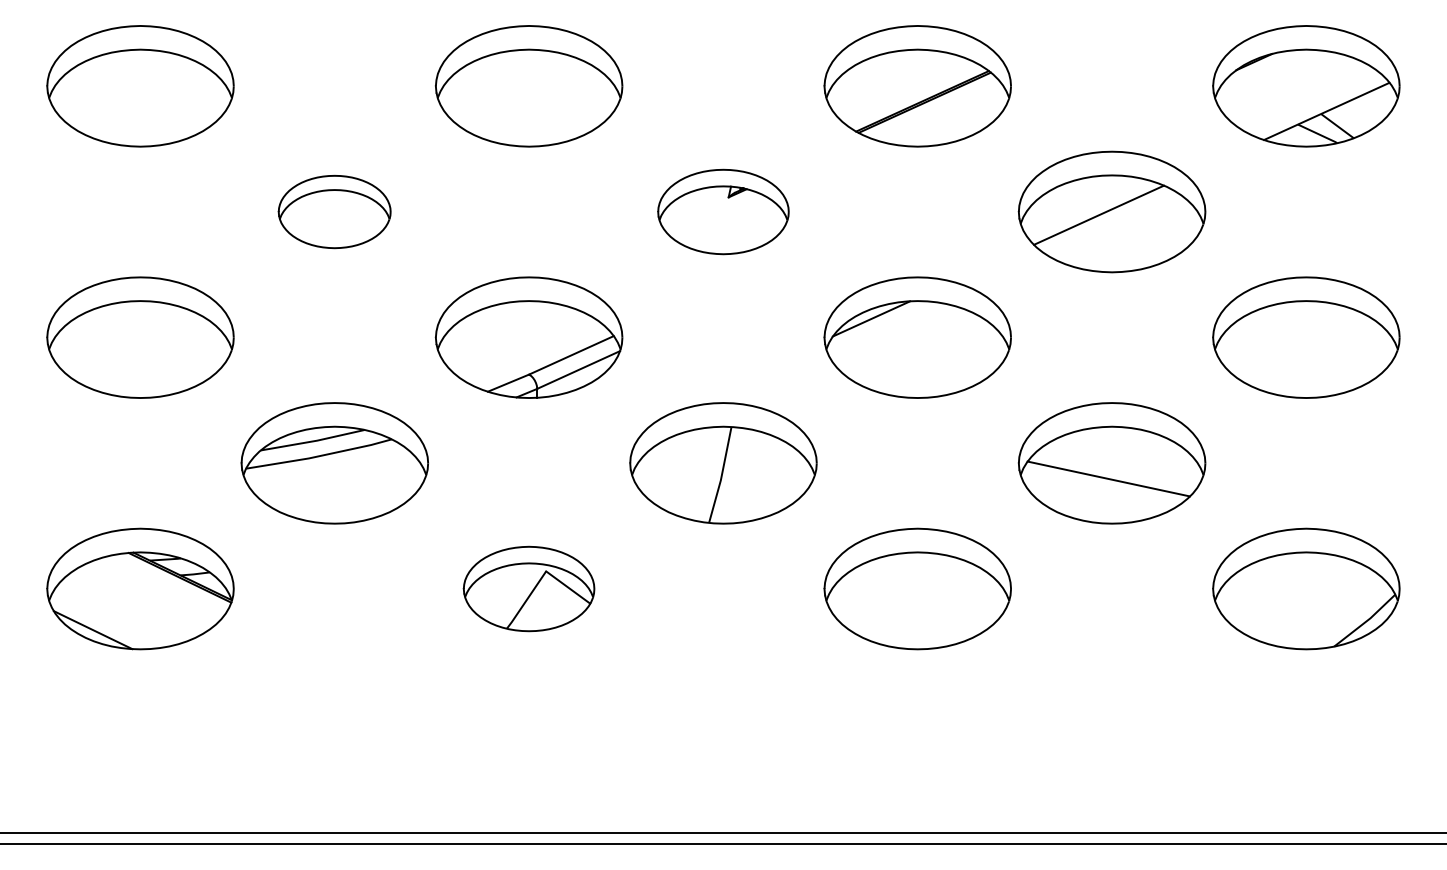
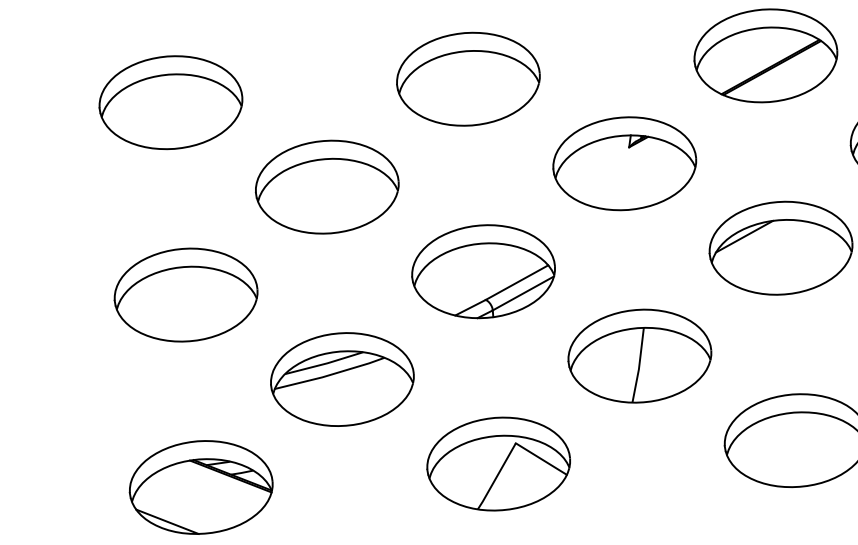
part: (334, 211) -> (326, 186), size x1.67
part: (723, 211) -> (624, 163), size x1.43
part: (528, 588) -> (498, 463), size x1.43

